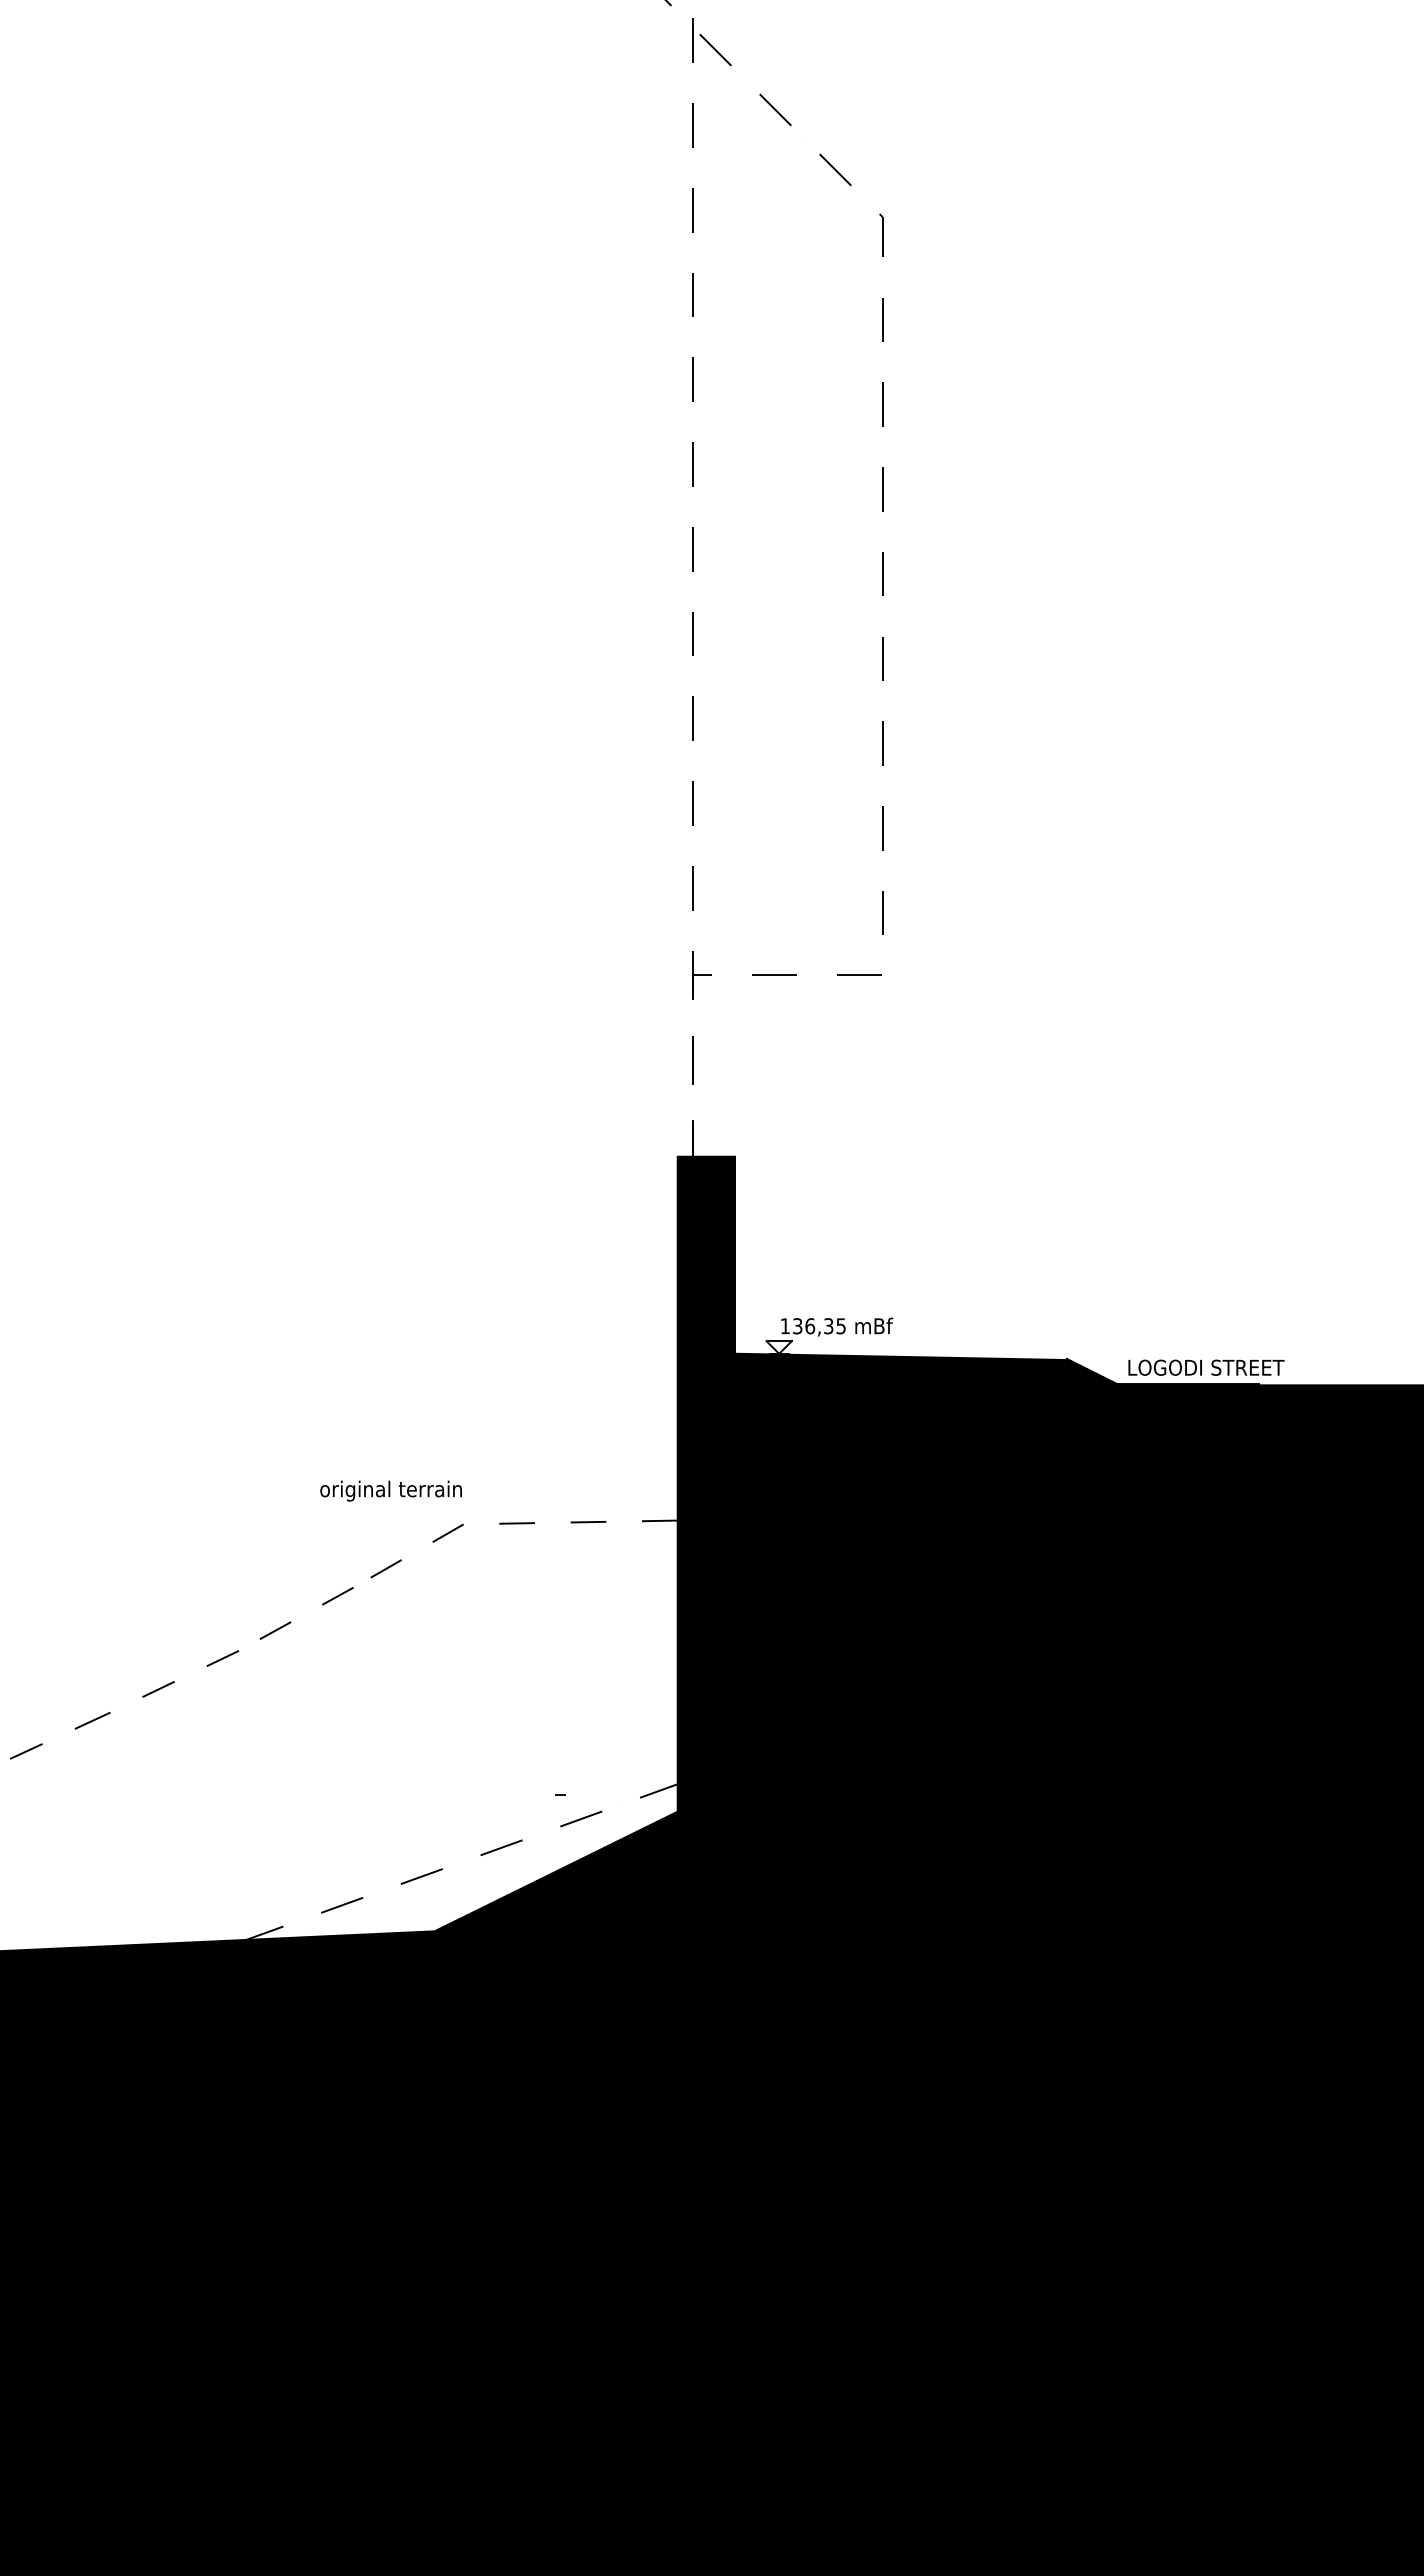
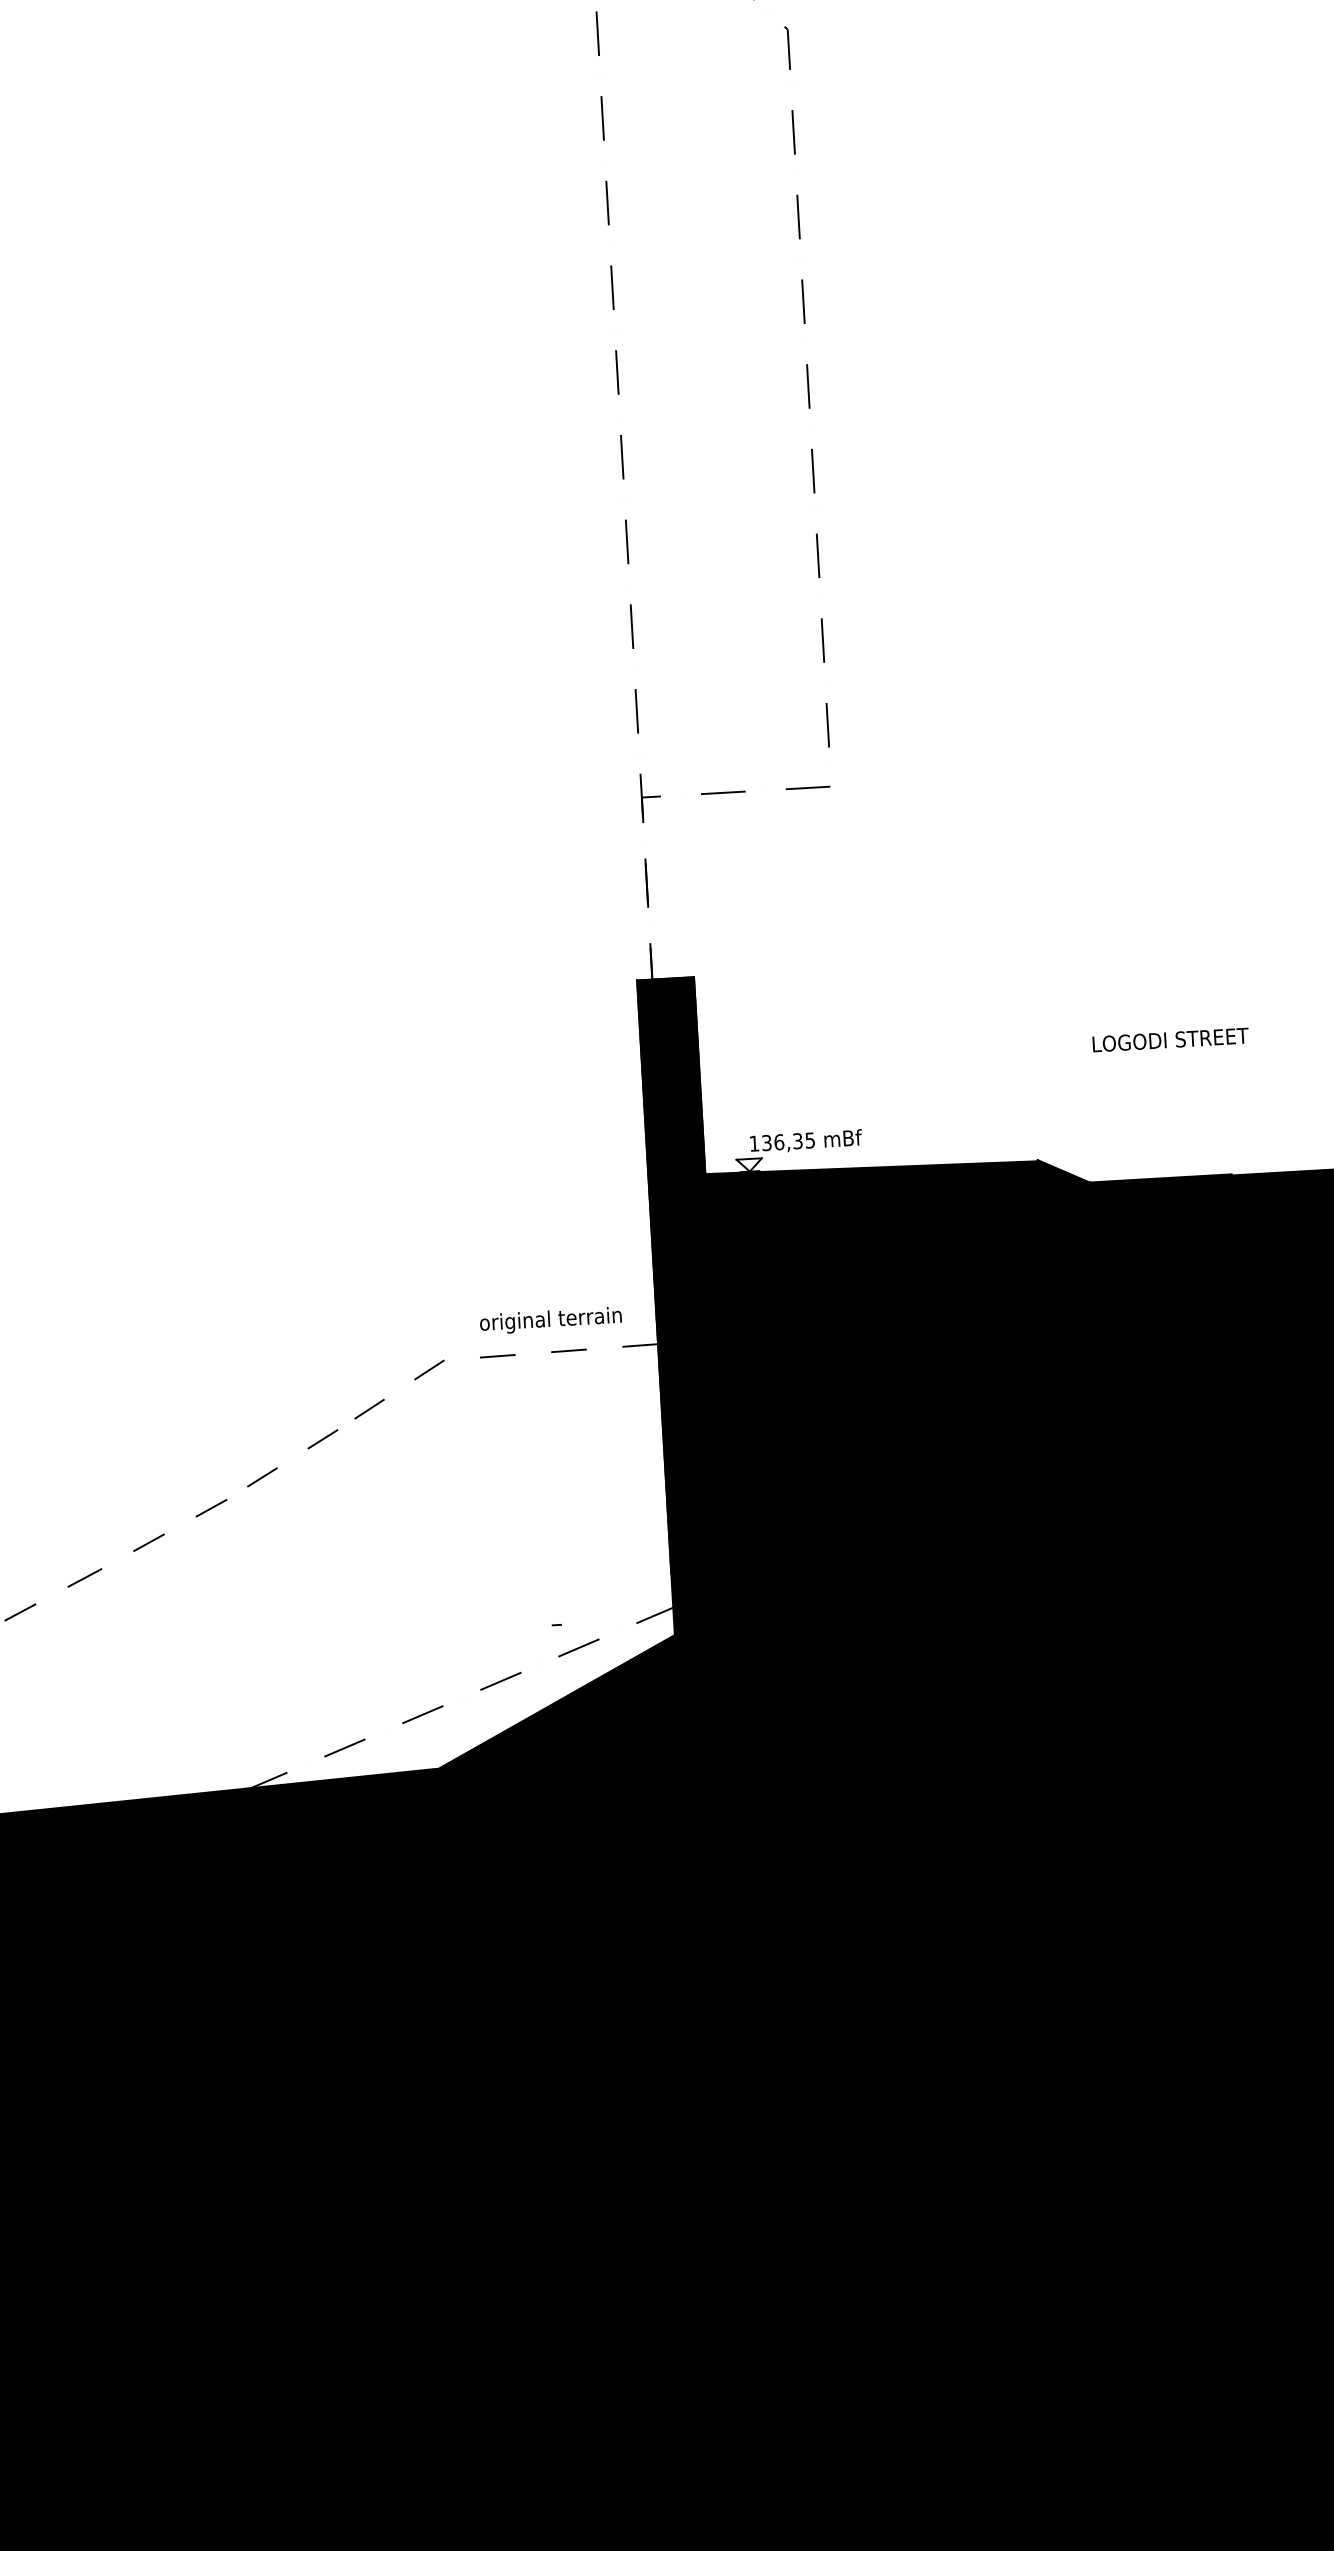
text: (1206, 1367) -> (1170, 1039), moved
text: (390, 1490) -> (550, 1320), moved

